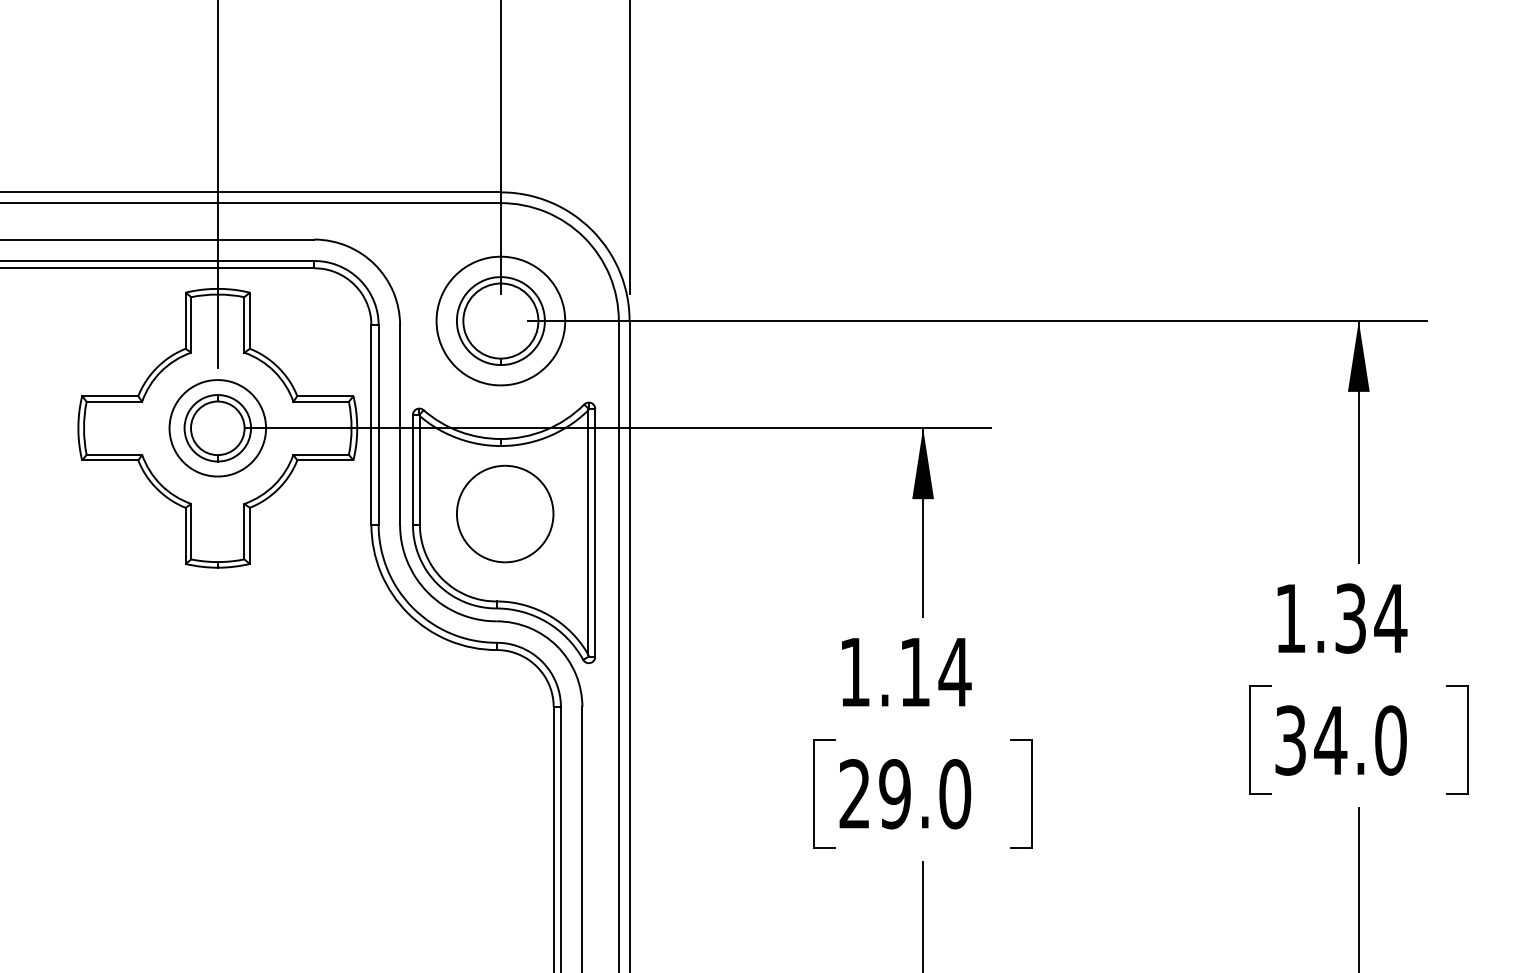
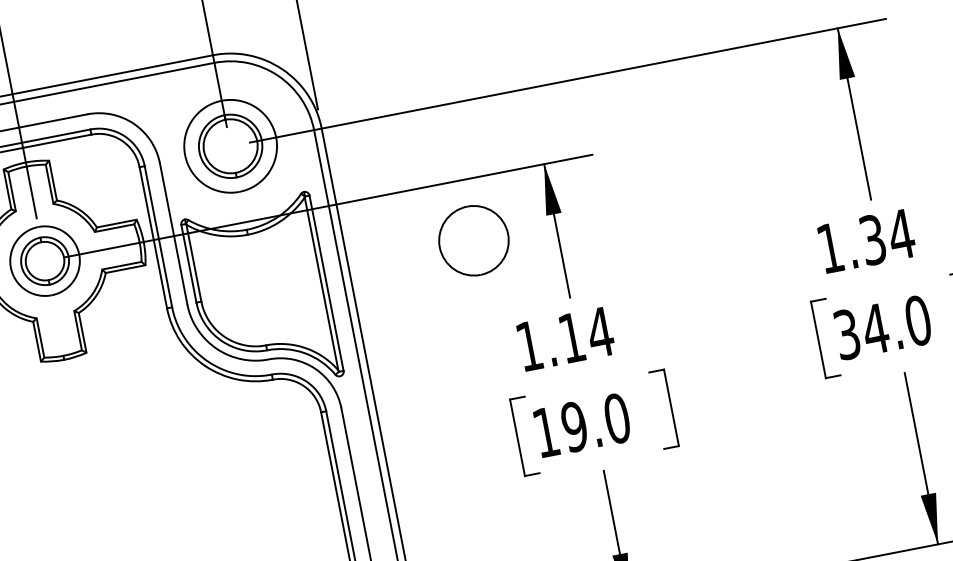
part: (505, 513) -> (474, 240), moved
text: (854, 793) -> (545, 432), 29.0 -> 19.0

